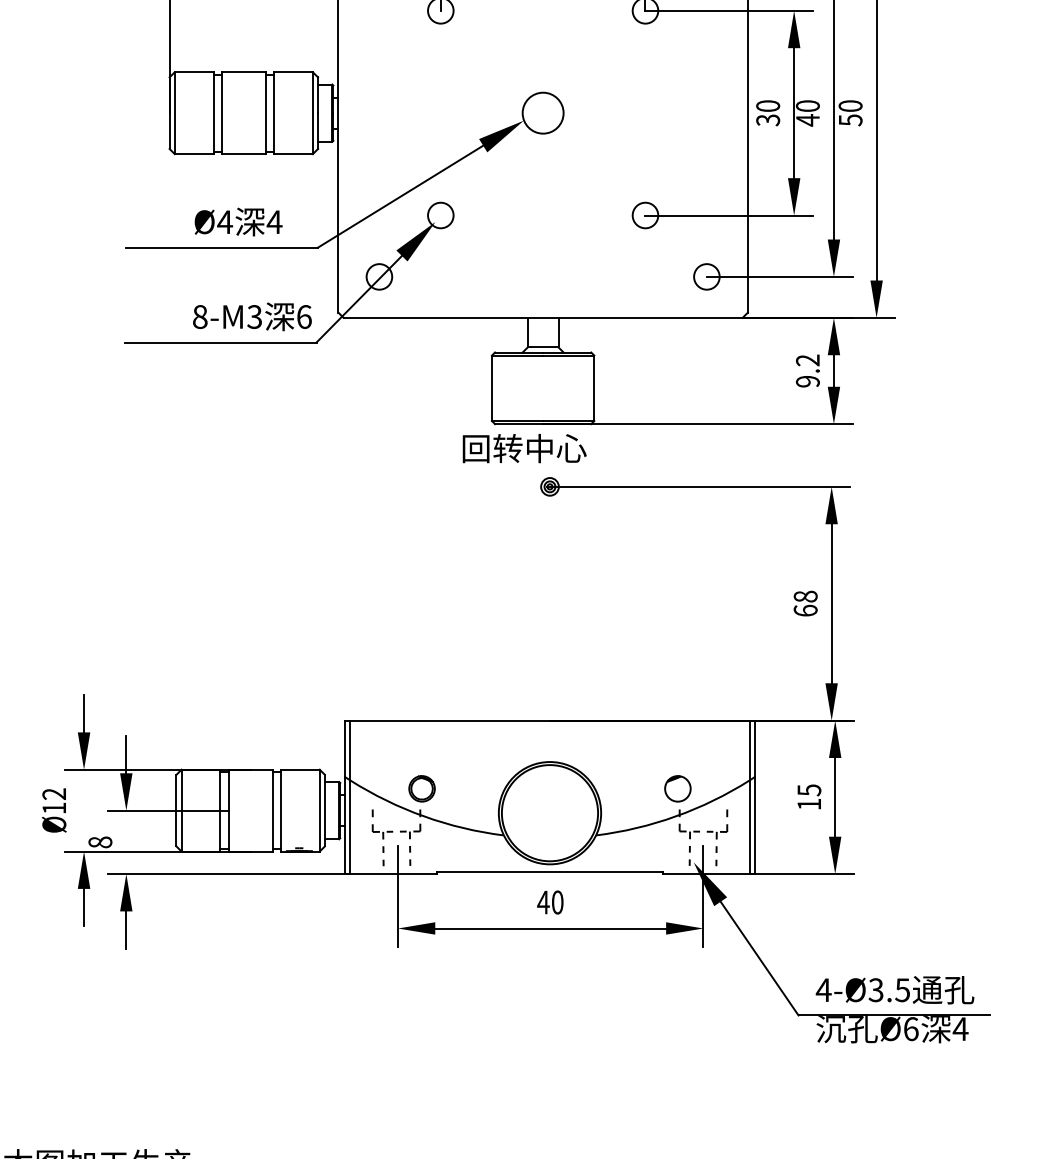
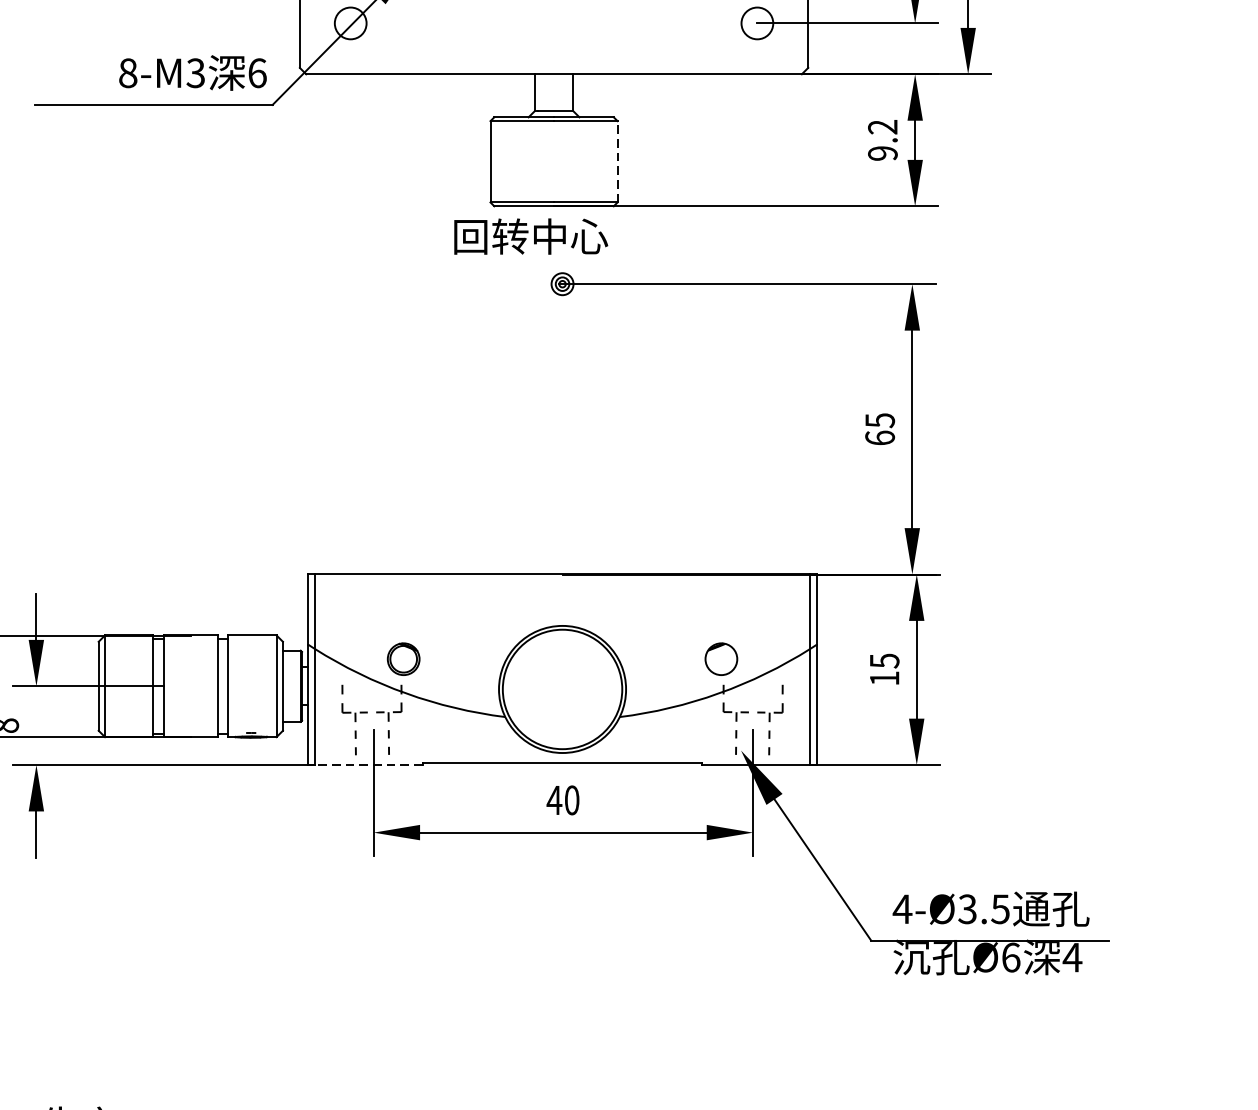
line: (594, 388) -> (617, 162), solid -> dashed
text: (805, 596) -> (879, 420), 68 -> 65
line: (393, 874) -> (368, 765), solid -> dashed

